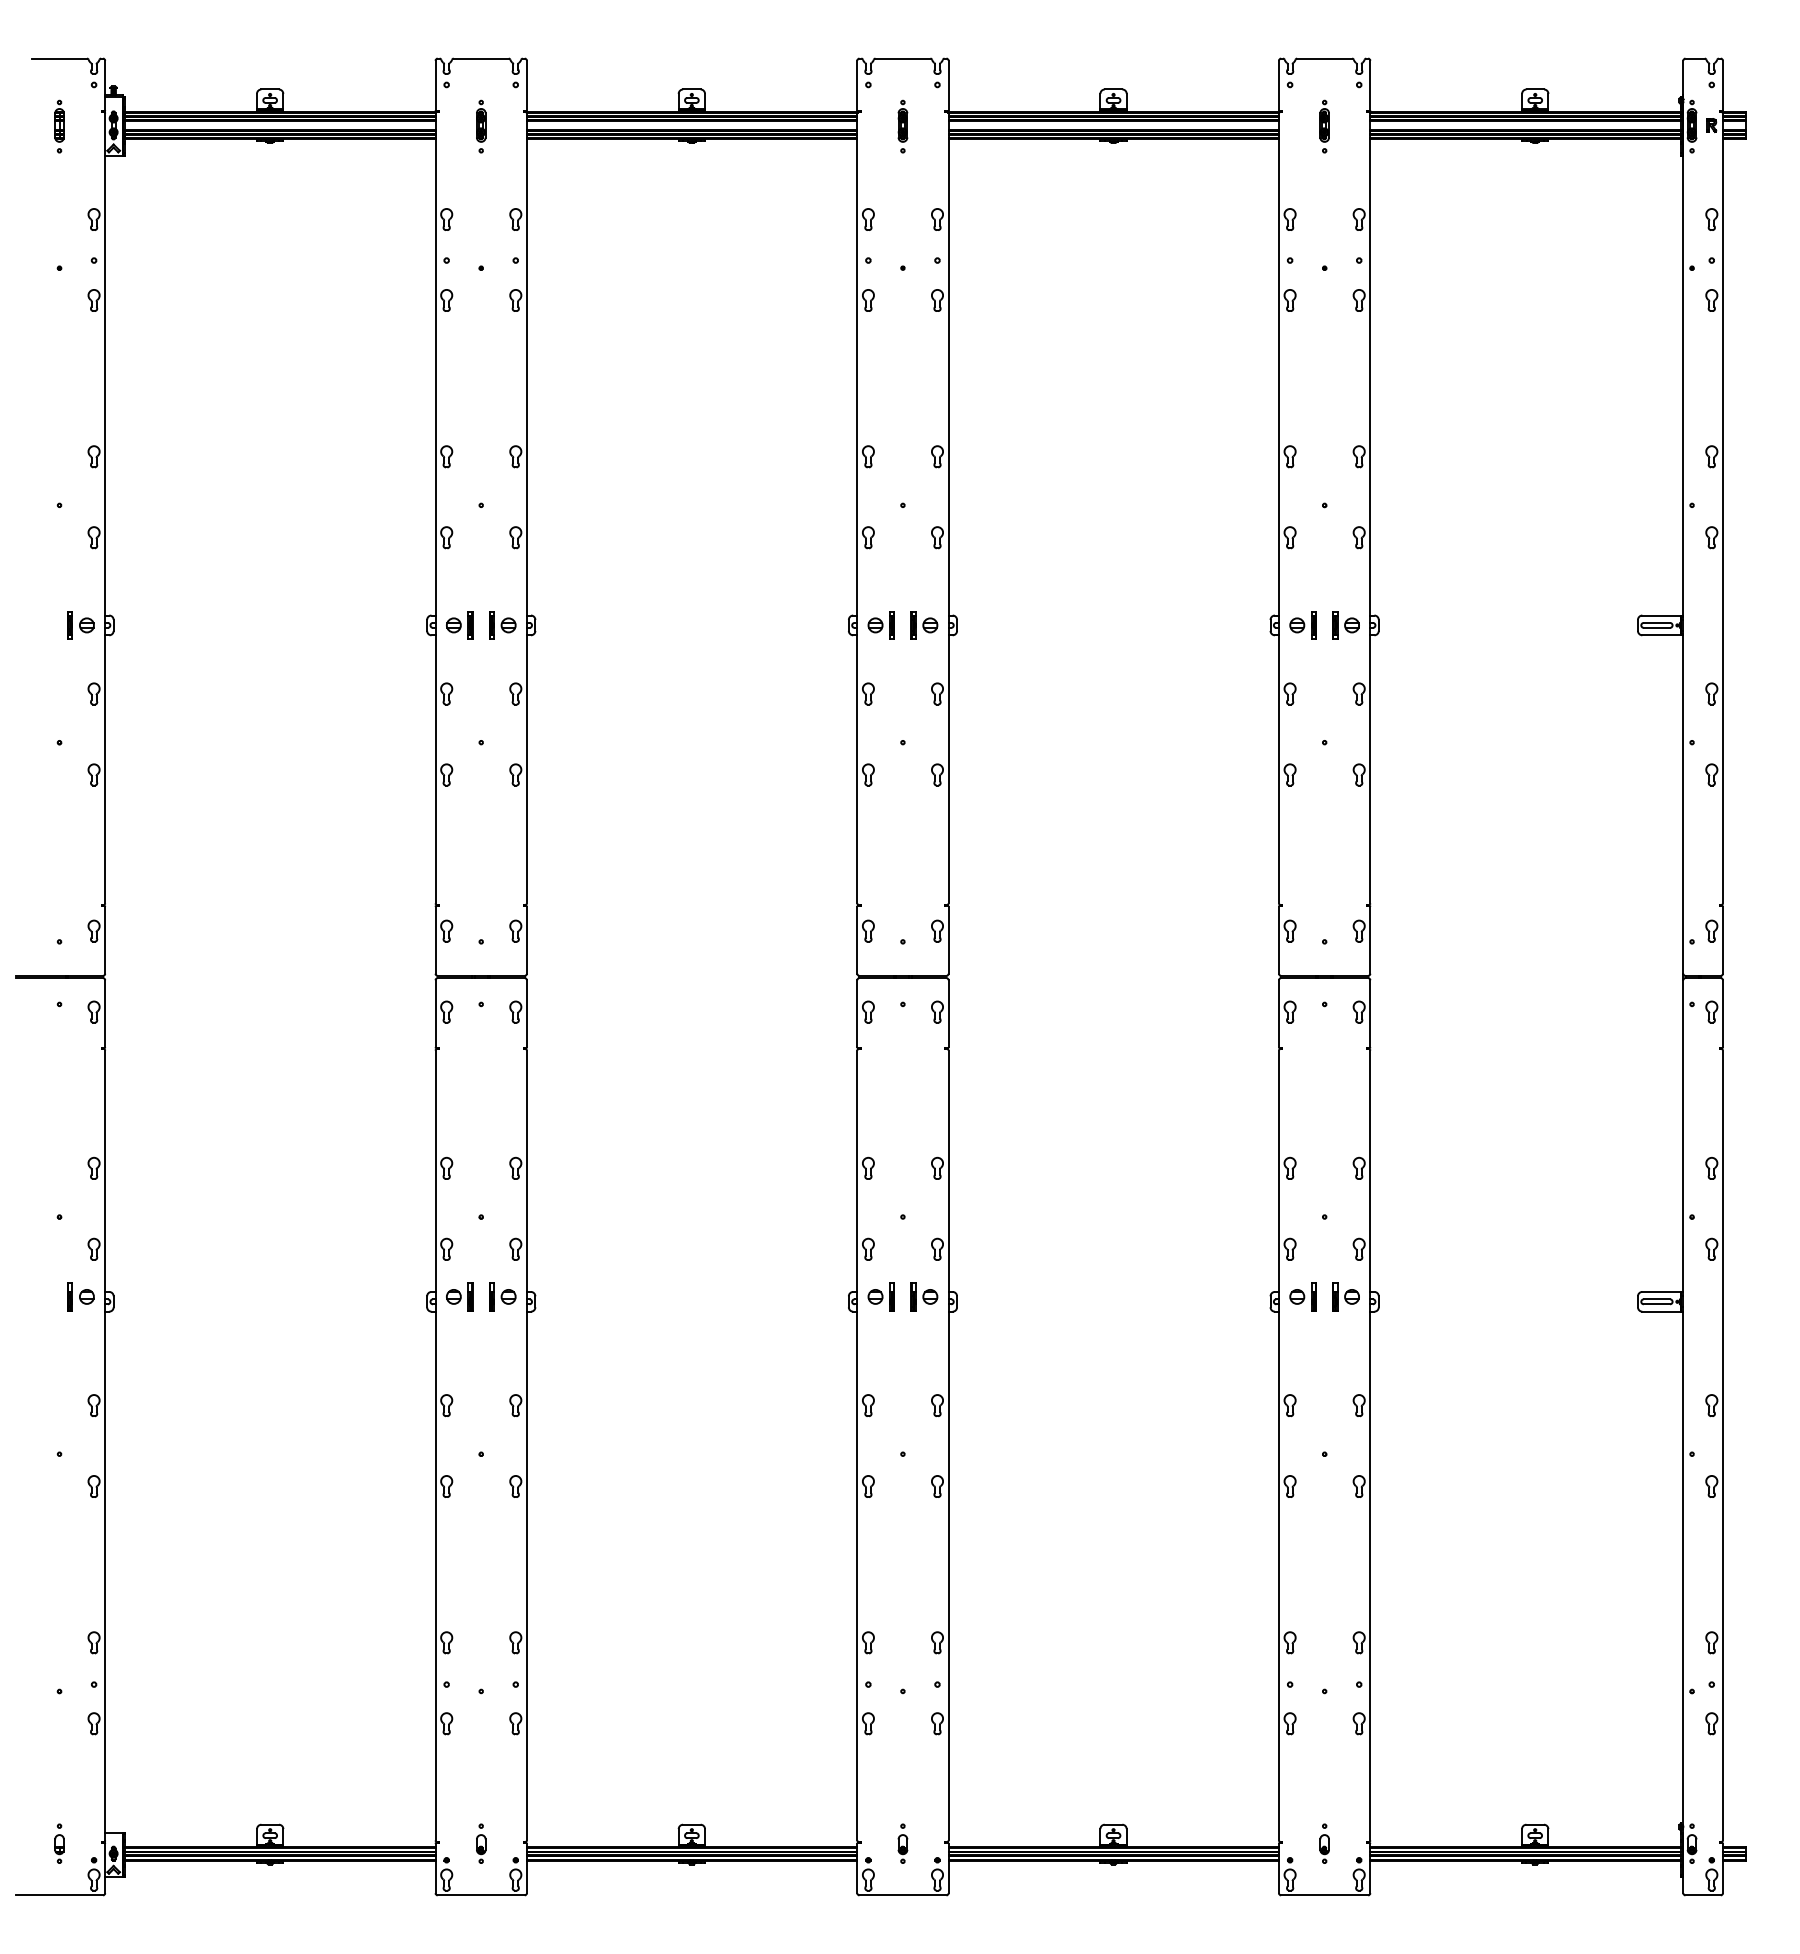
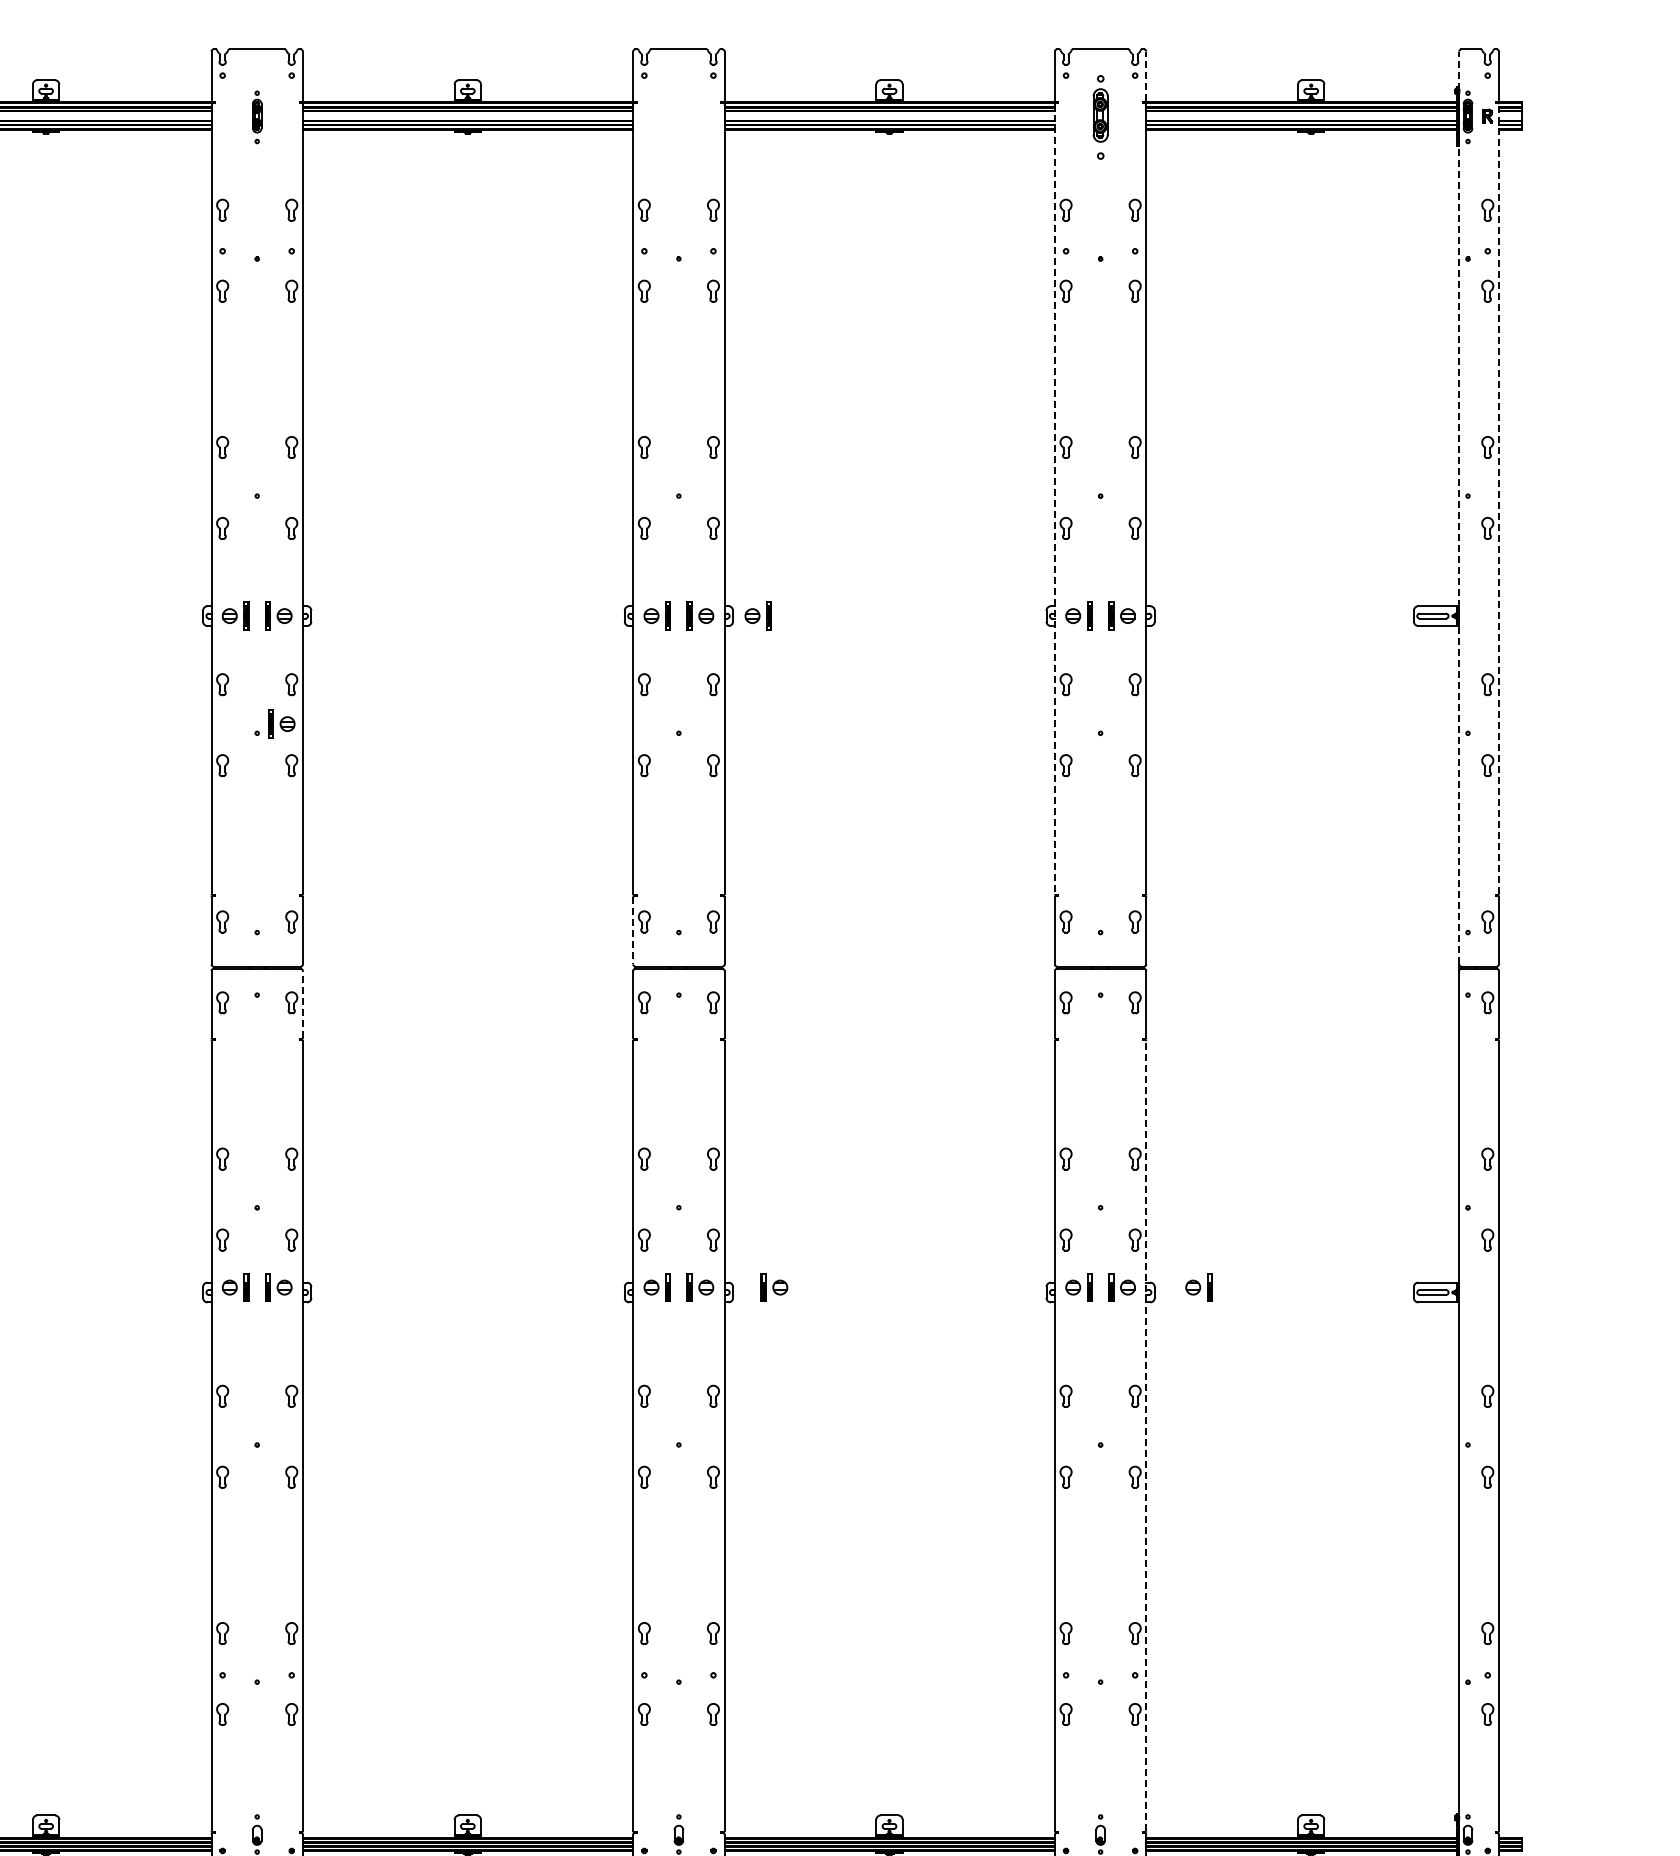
line: (1370, 85) -> (1146, 76), solid -> dashed
part: (902, 126) -> (678, 117), removed
part: (1324, 126) -> (1100, 117), size x1.6
line: (1683, 338) -> (1459, 329), solid -> dashed
line: (1278, 508) -> (1054, 499), solid -> dashed
line: (1722, 508) -> (1498, 499), solid -> dashed
part: (981, 625) -> (757, 616), added
part: (505, 733) -> (281, 724), added
line: (1683, 803) -> (1459, 794), solid -> dashed
line: (857, 940) -> (633, 931), solid -> dashed
line: (526, 1013) -> (302, 1004), solid -> dashed
part: (998, 1296) -> (774, 1287), added
part: (1422, 1296) -> (1198, 1287), added
line: (1370, 1445) -> (1146, 1436), solid -> dashed

